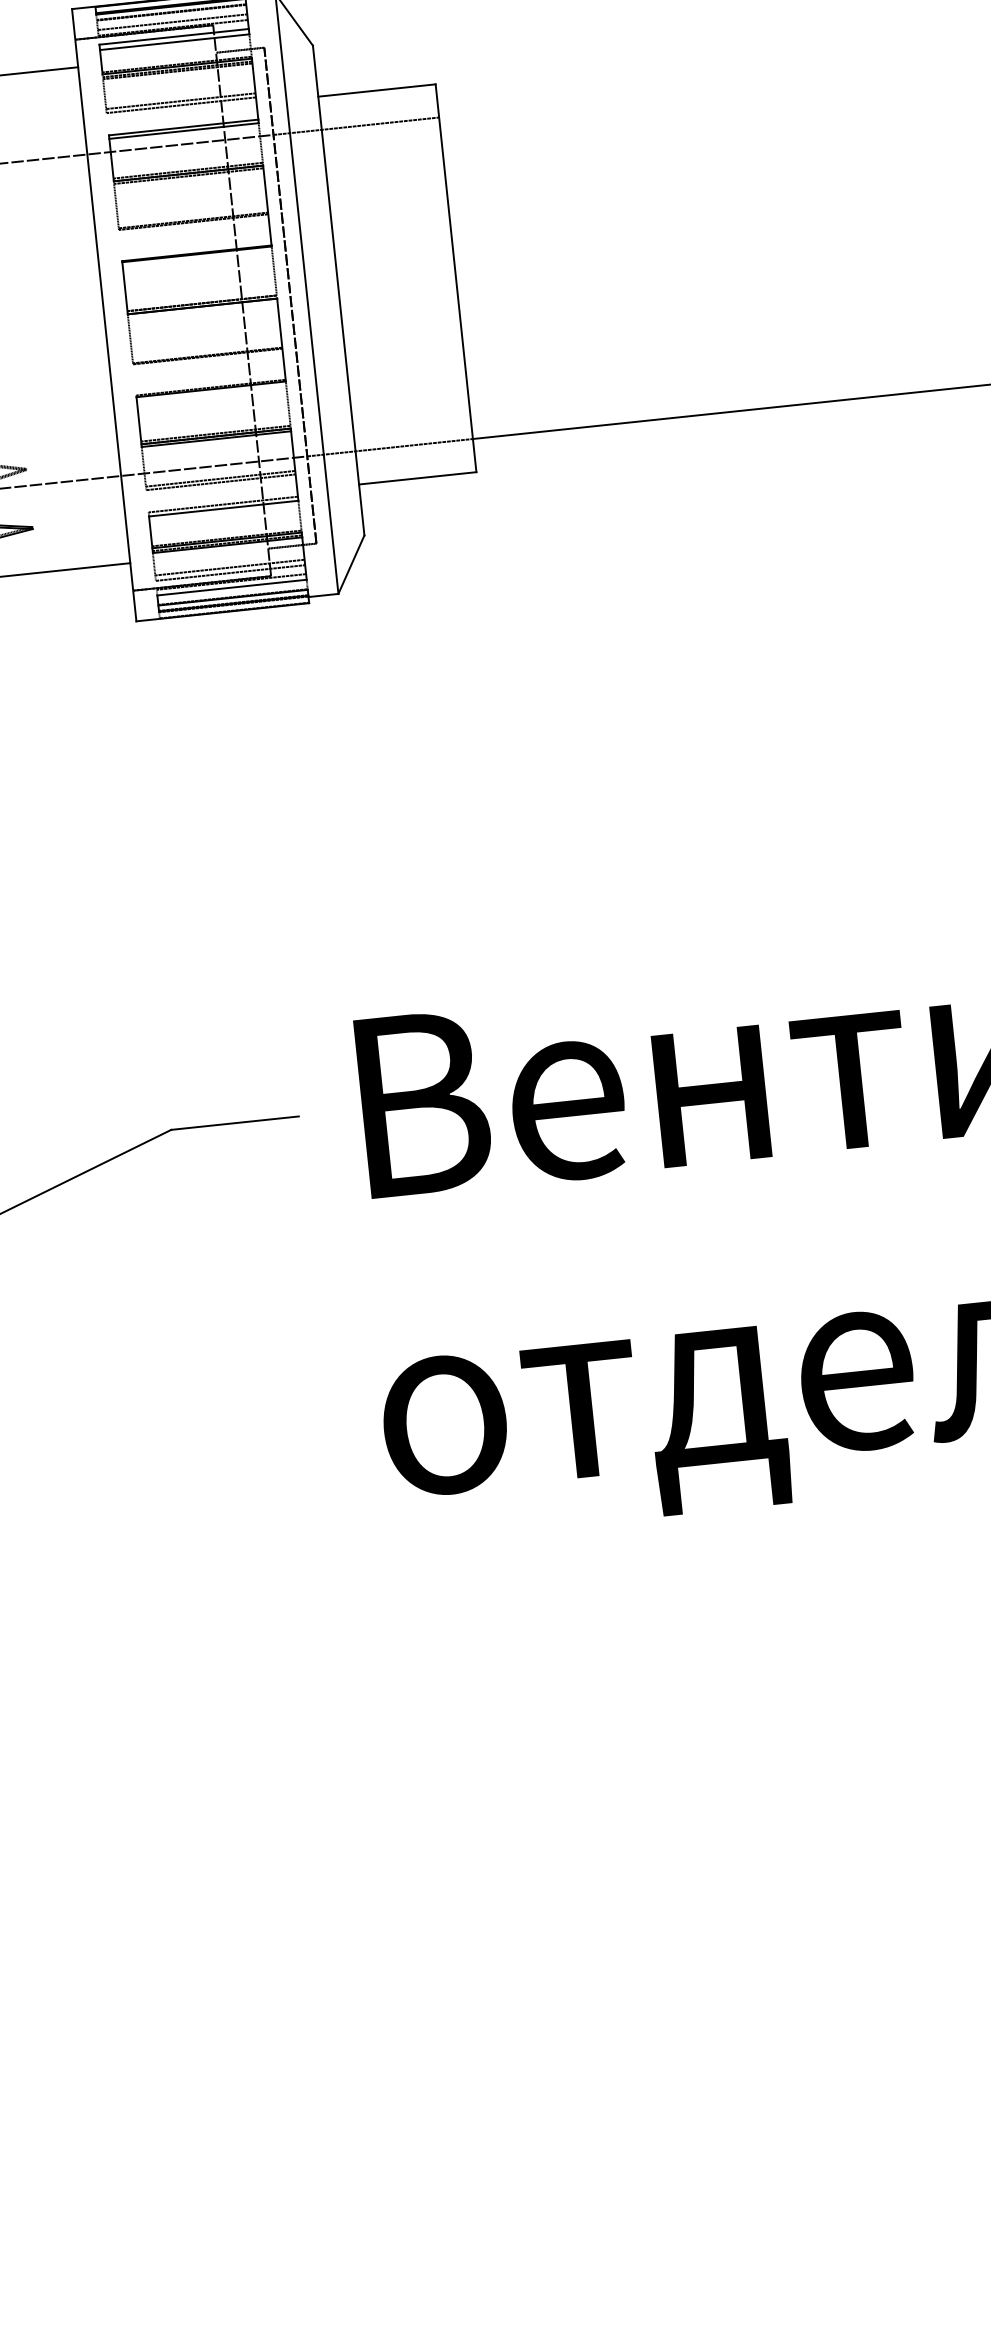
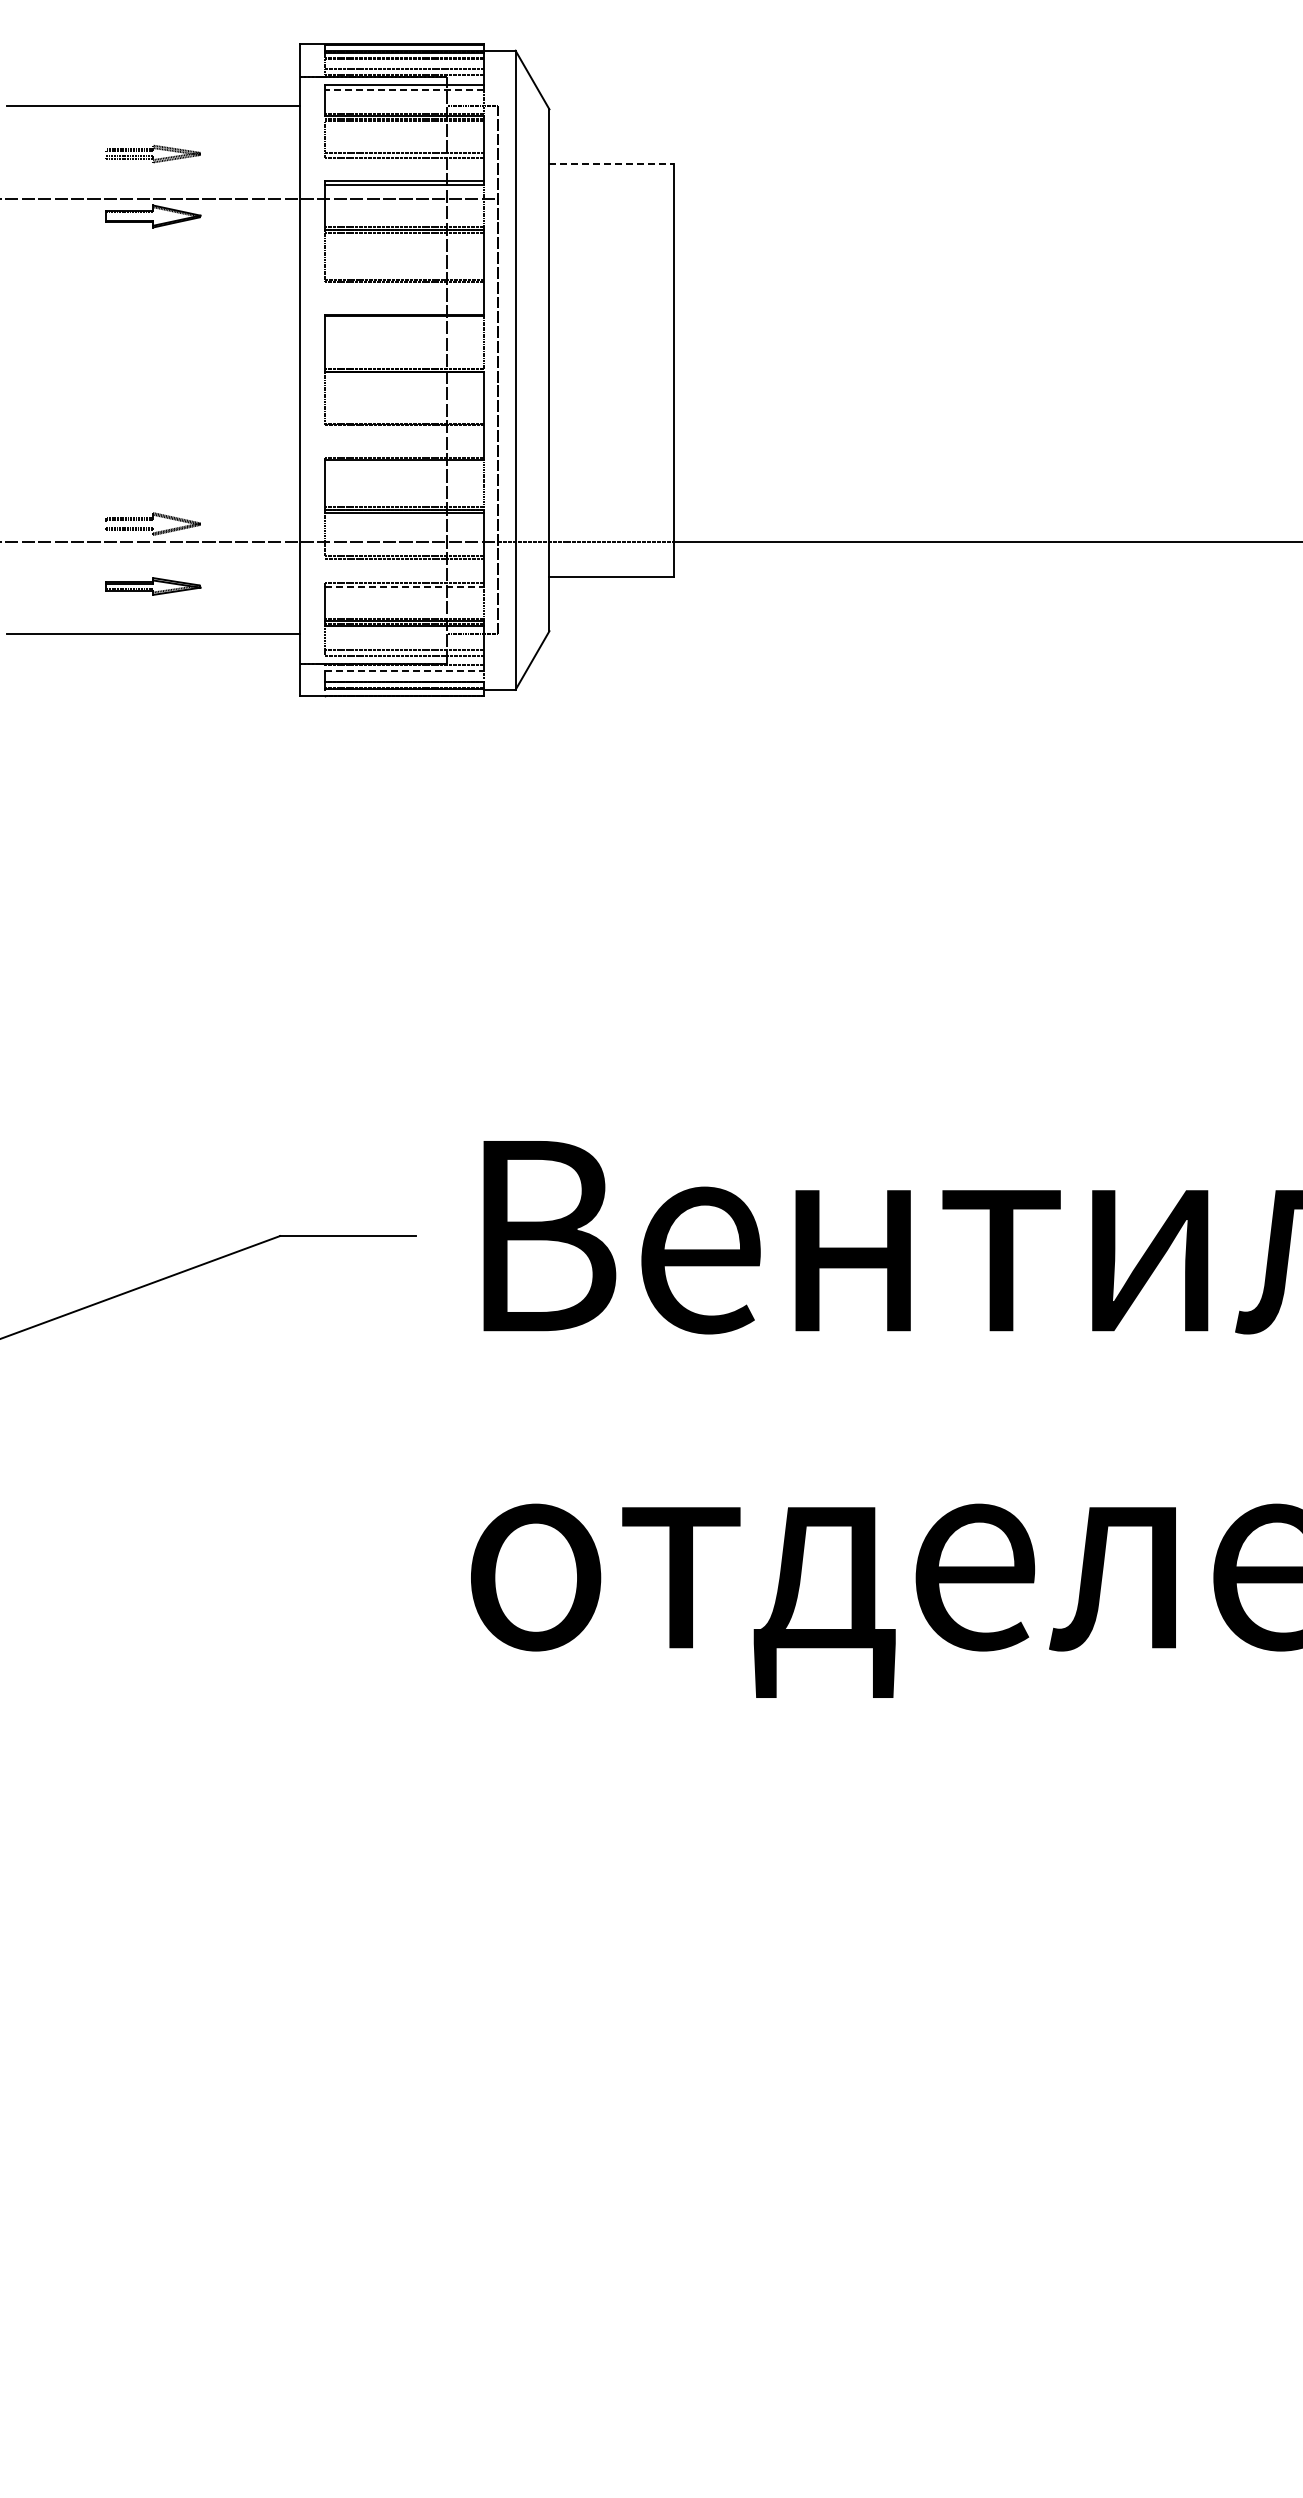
line: (175, 42) -> (404, 90), solid -> dashed
line: (376, 90) -> (611, 163), solid -> dashed
line: (356, 126) -> (586, 199), removed
line: (224, 508) -> (404, 587), solid -> dashed
line: (232, 587) -> (404, 671), solid -> dashed

